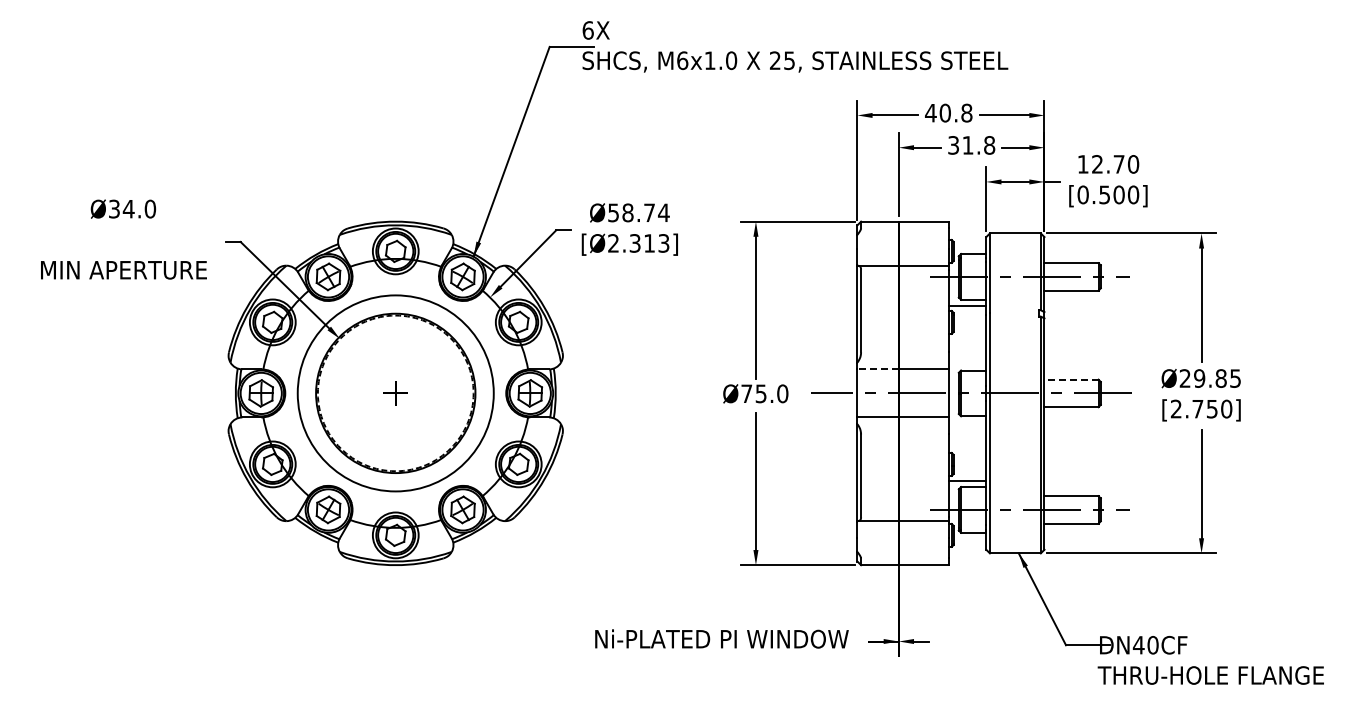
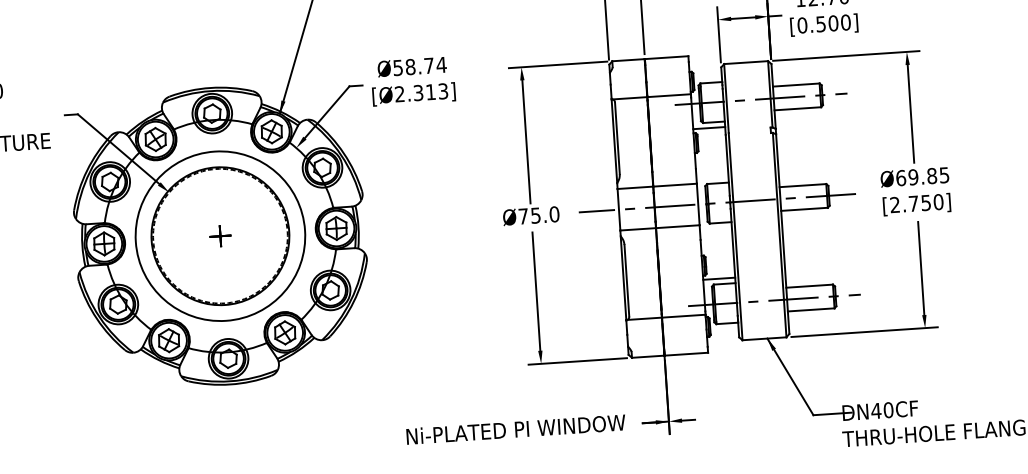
line: (878, 369) -> (635, 187), dashed -> solid
text: (1184, 378) -> (900, 178), Ø29.85 -> Ø69.85
line: (1071, 379) -> (802, 185), dashed -> solid

